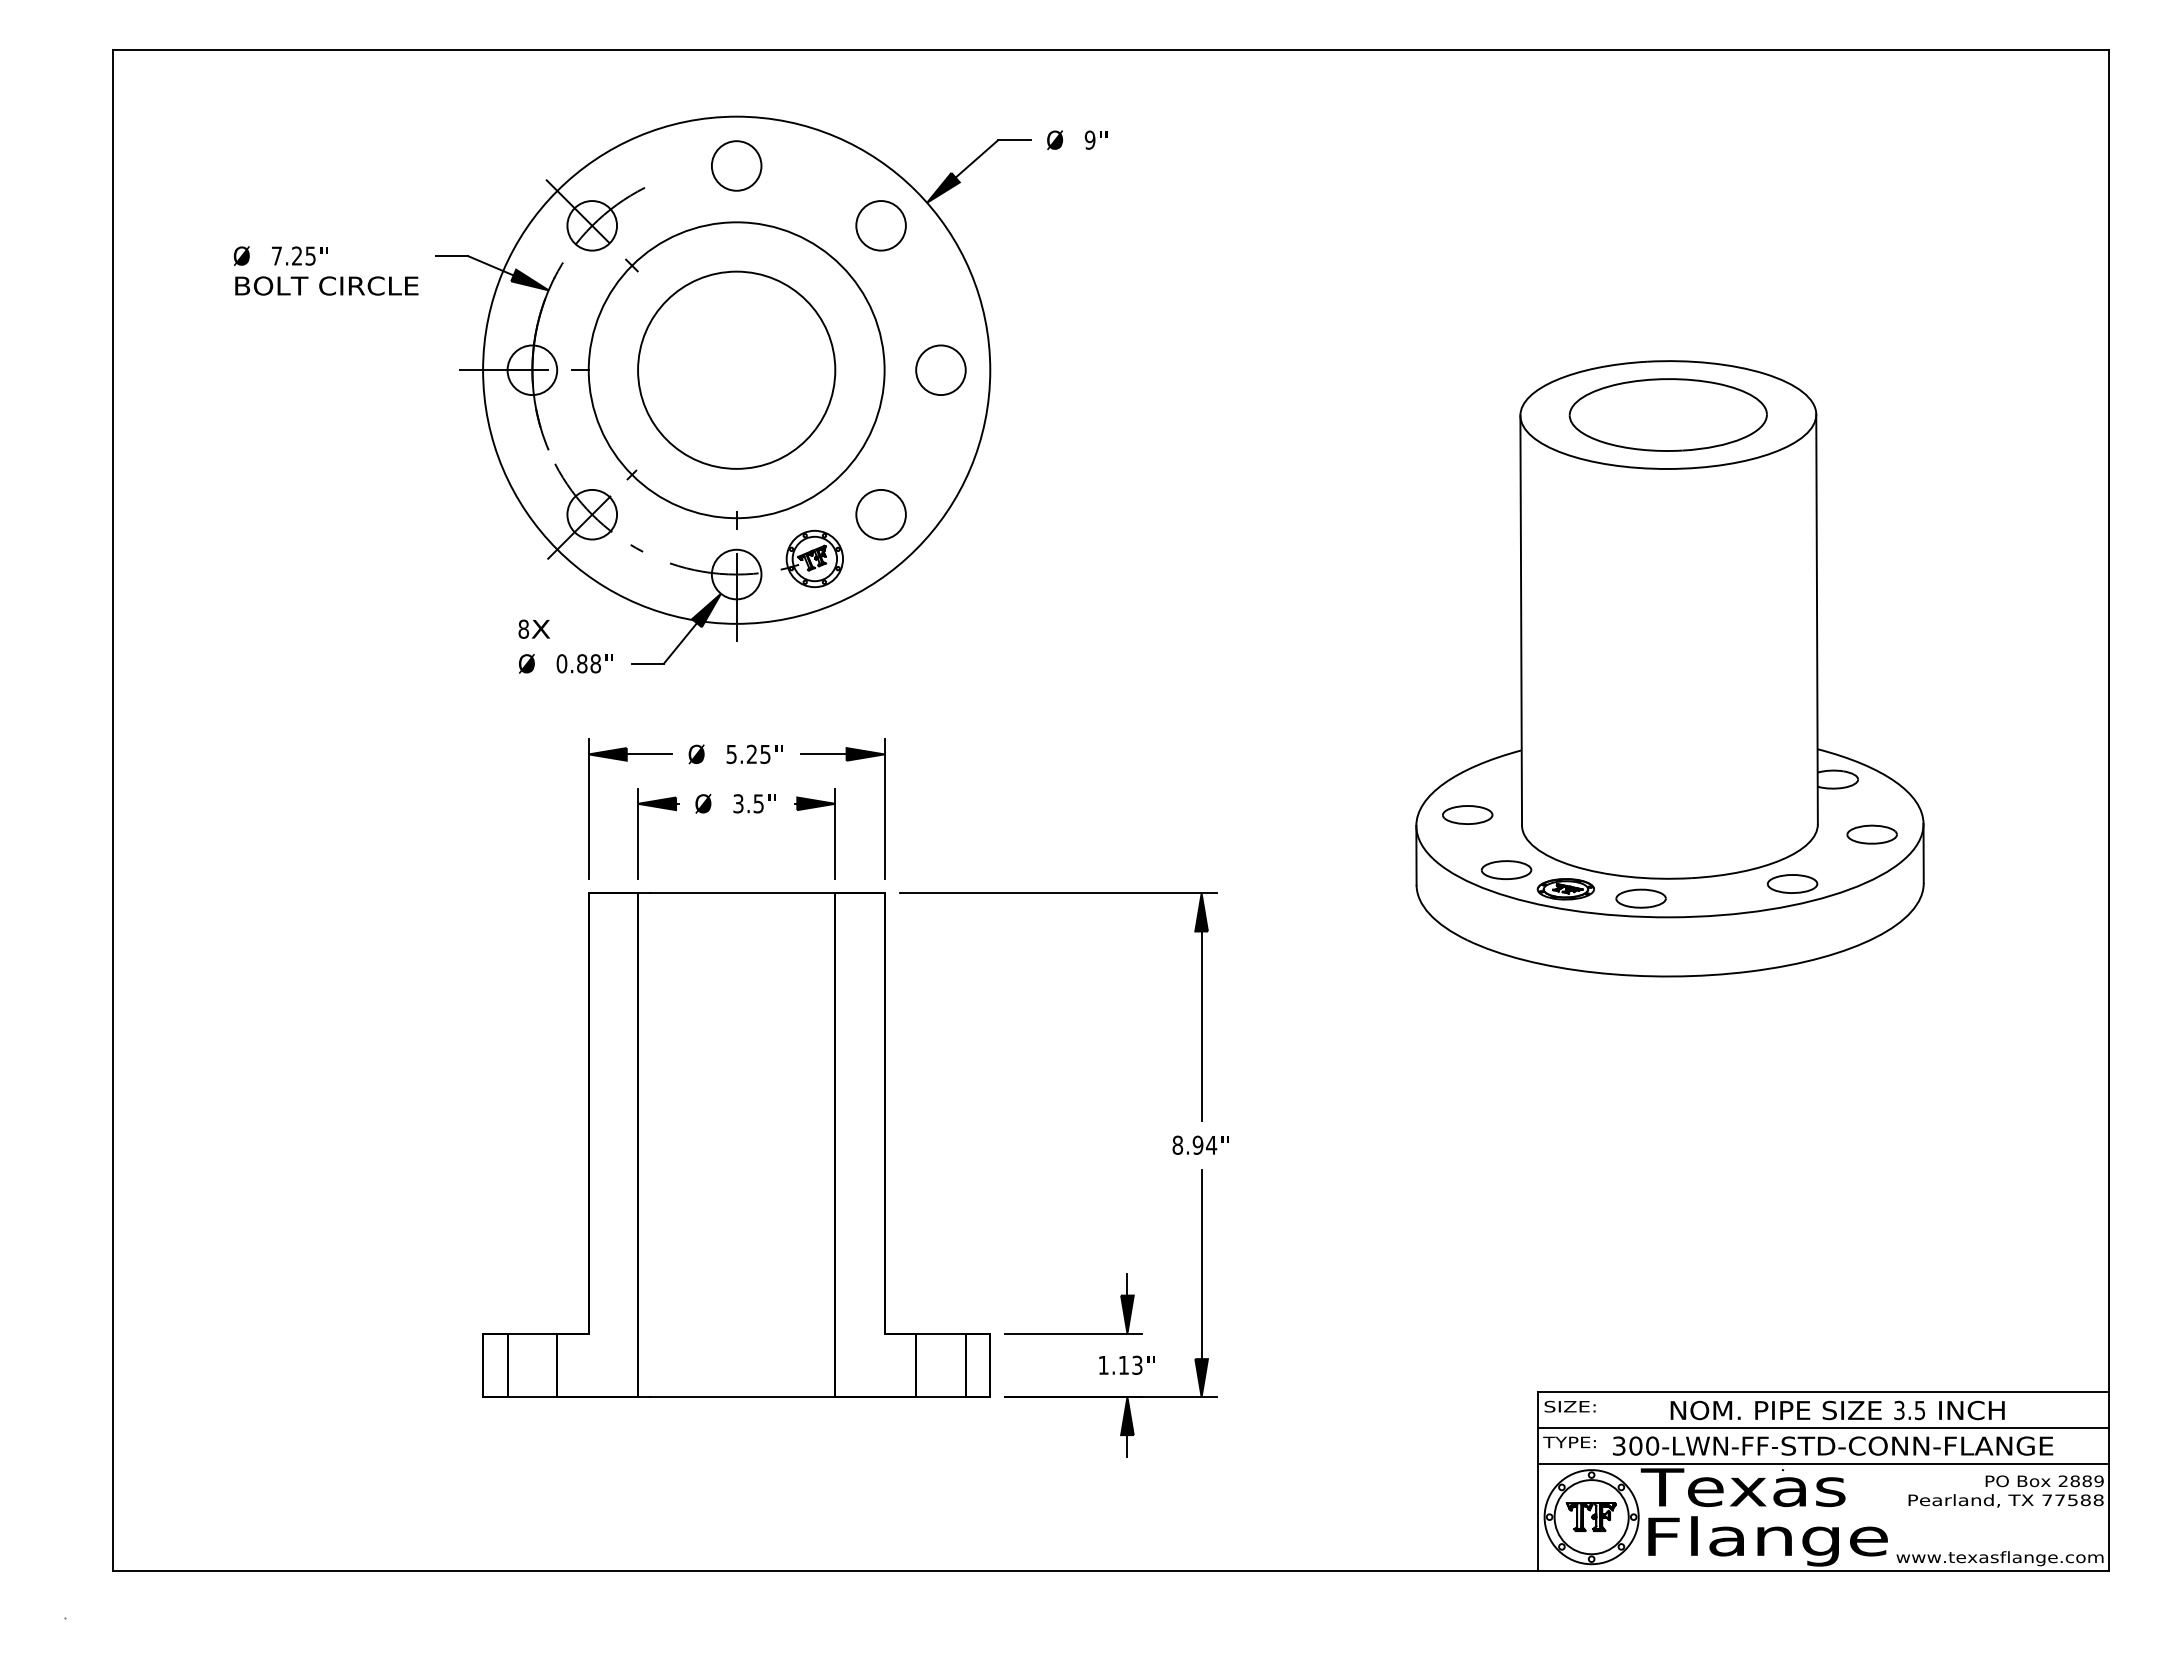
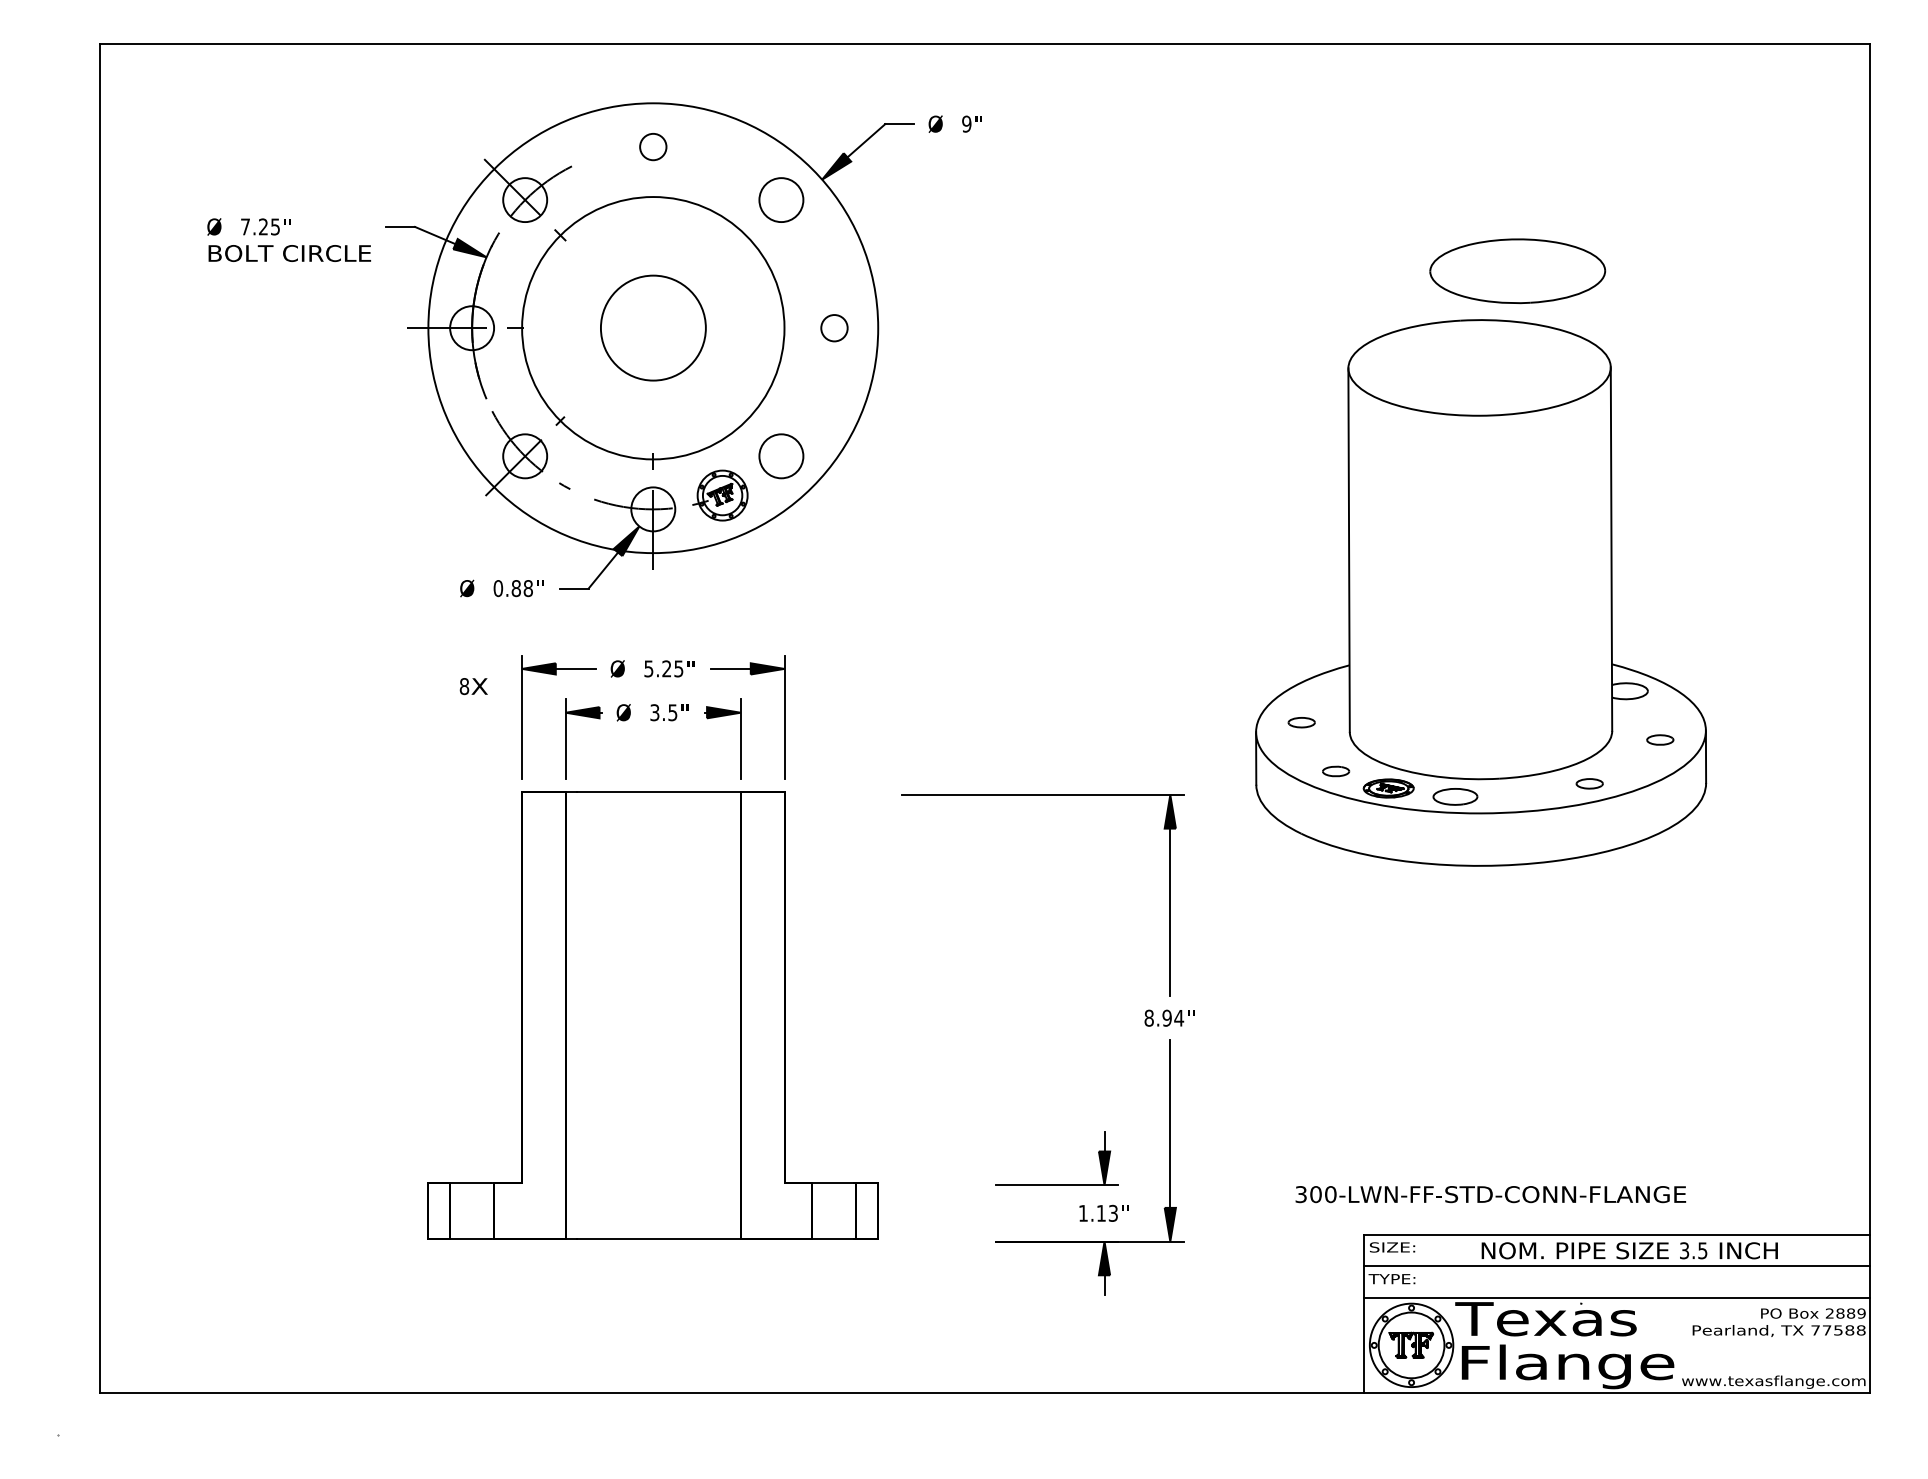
circle: (736, 165) -> (653, 146), size x0.6
circle: (736, 369) -> (653, 327), size x0.6
circle: (940, 370) -> (834, 328), size x0.6
part: (1667, 414) -> (1516, 270), moved
text: (534, 628) -> (473, 685), moved
part: (1467, 814) -> (1301, 722), size x0.6
part: (1871, 834) -> (1659, 739), size x0.6
part: (1506, 869) -> (1336, 770), size x0.6
part: (1792, 883) -> (1589, 783), size x0.6
part: (1172, 1150) -> (1144, 1022), moved
text: (1833, 1445) -> (1491, 1194), moved

